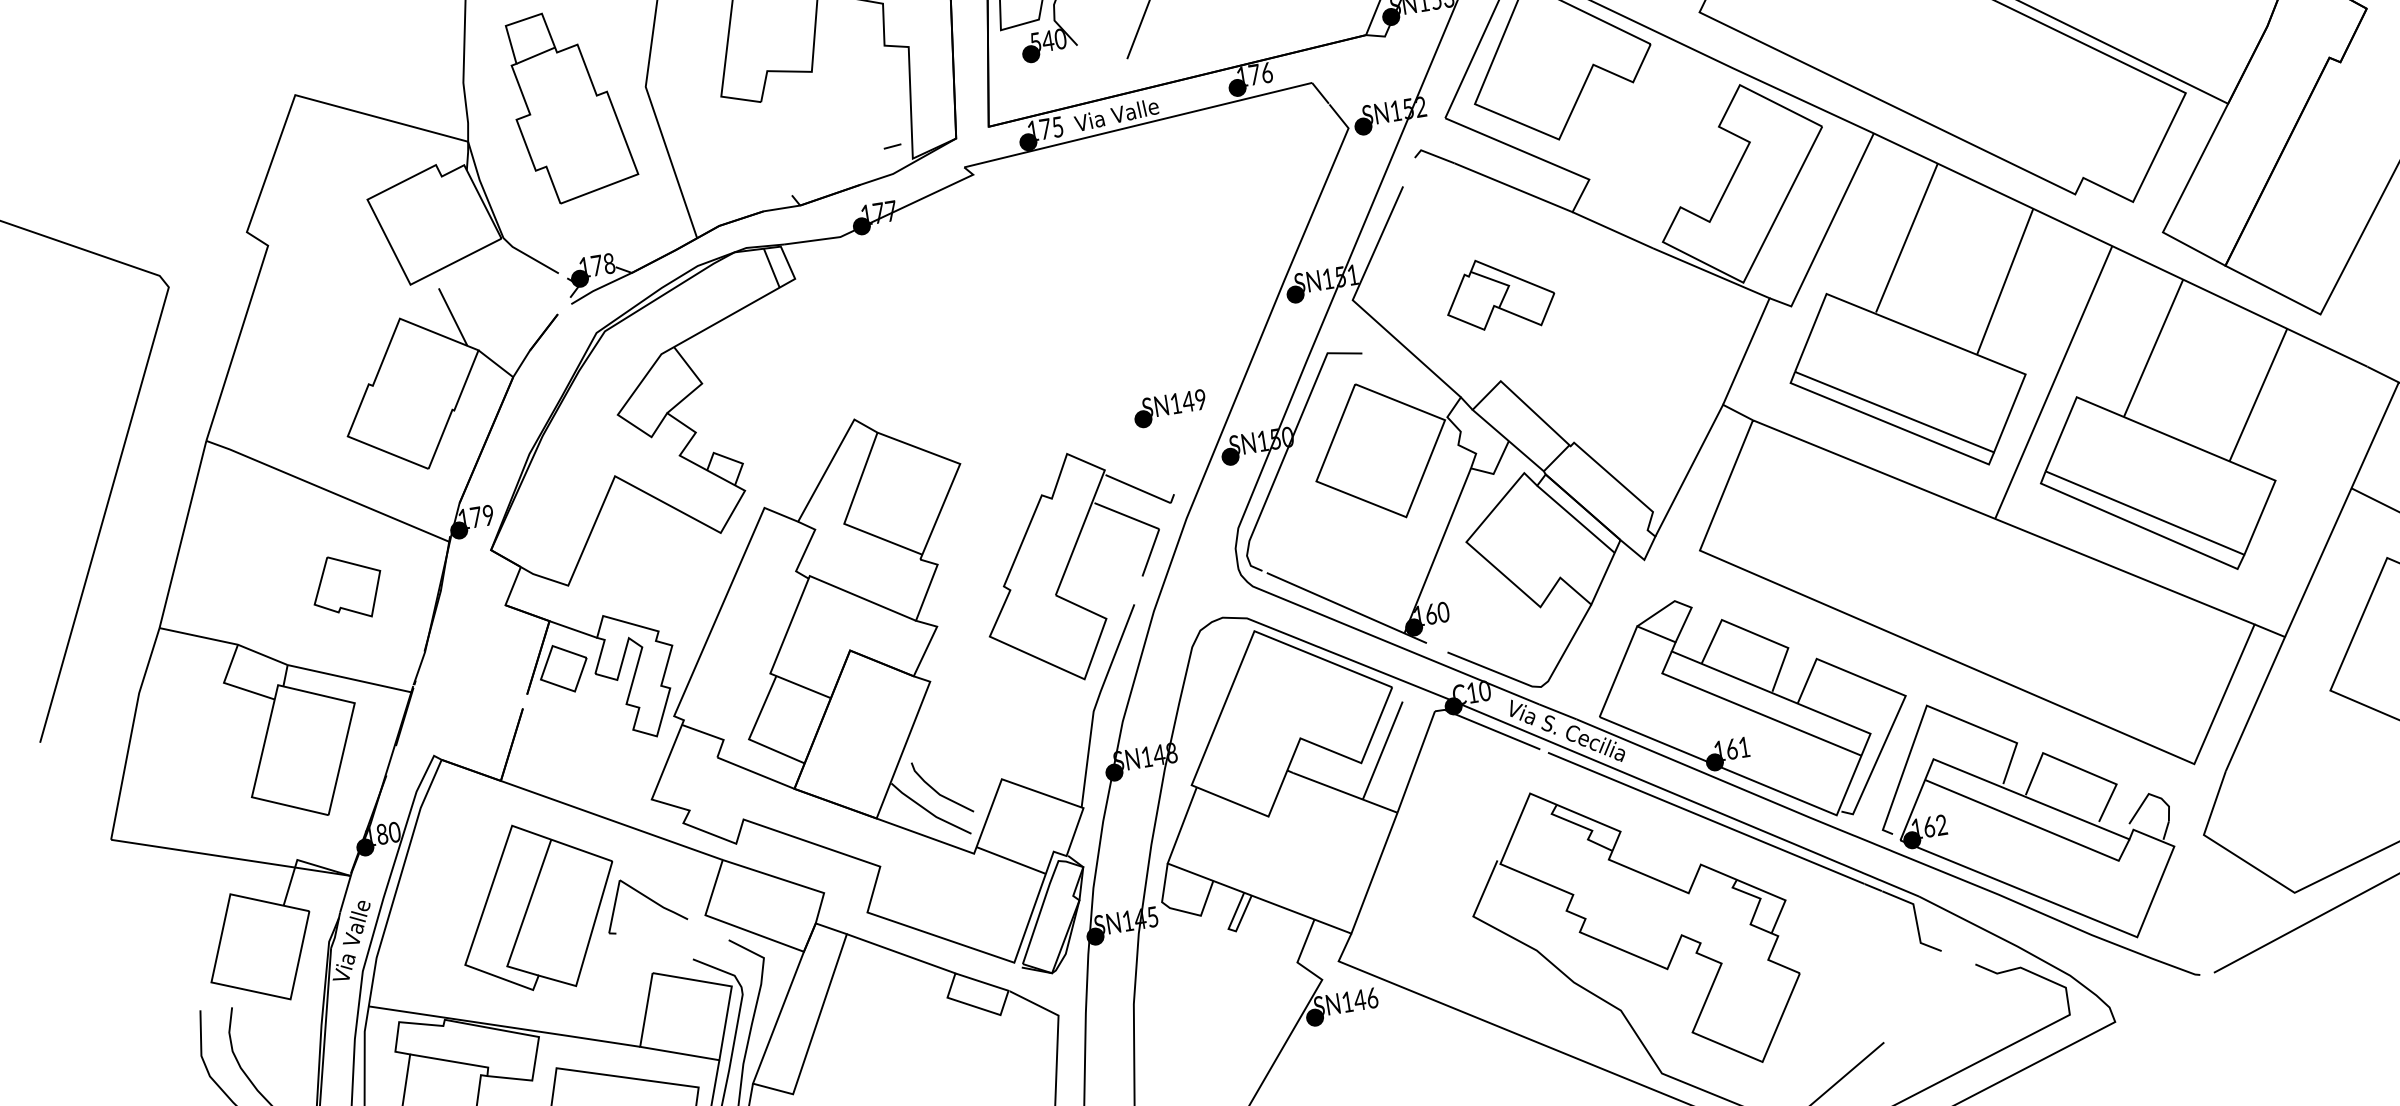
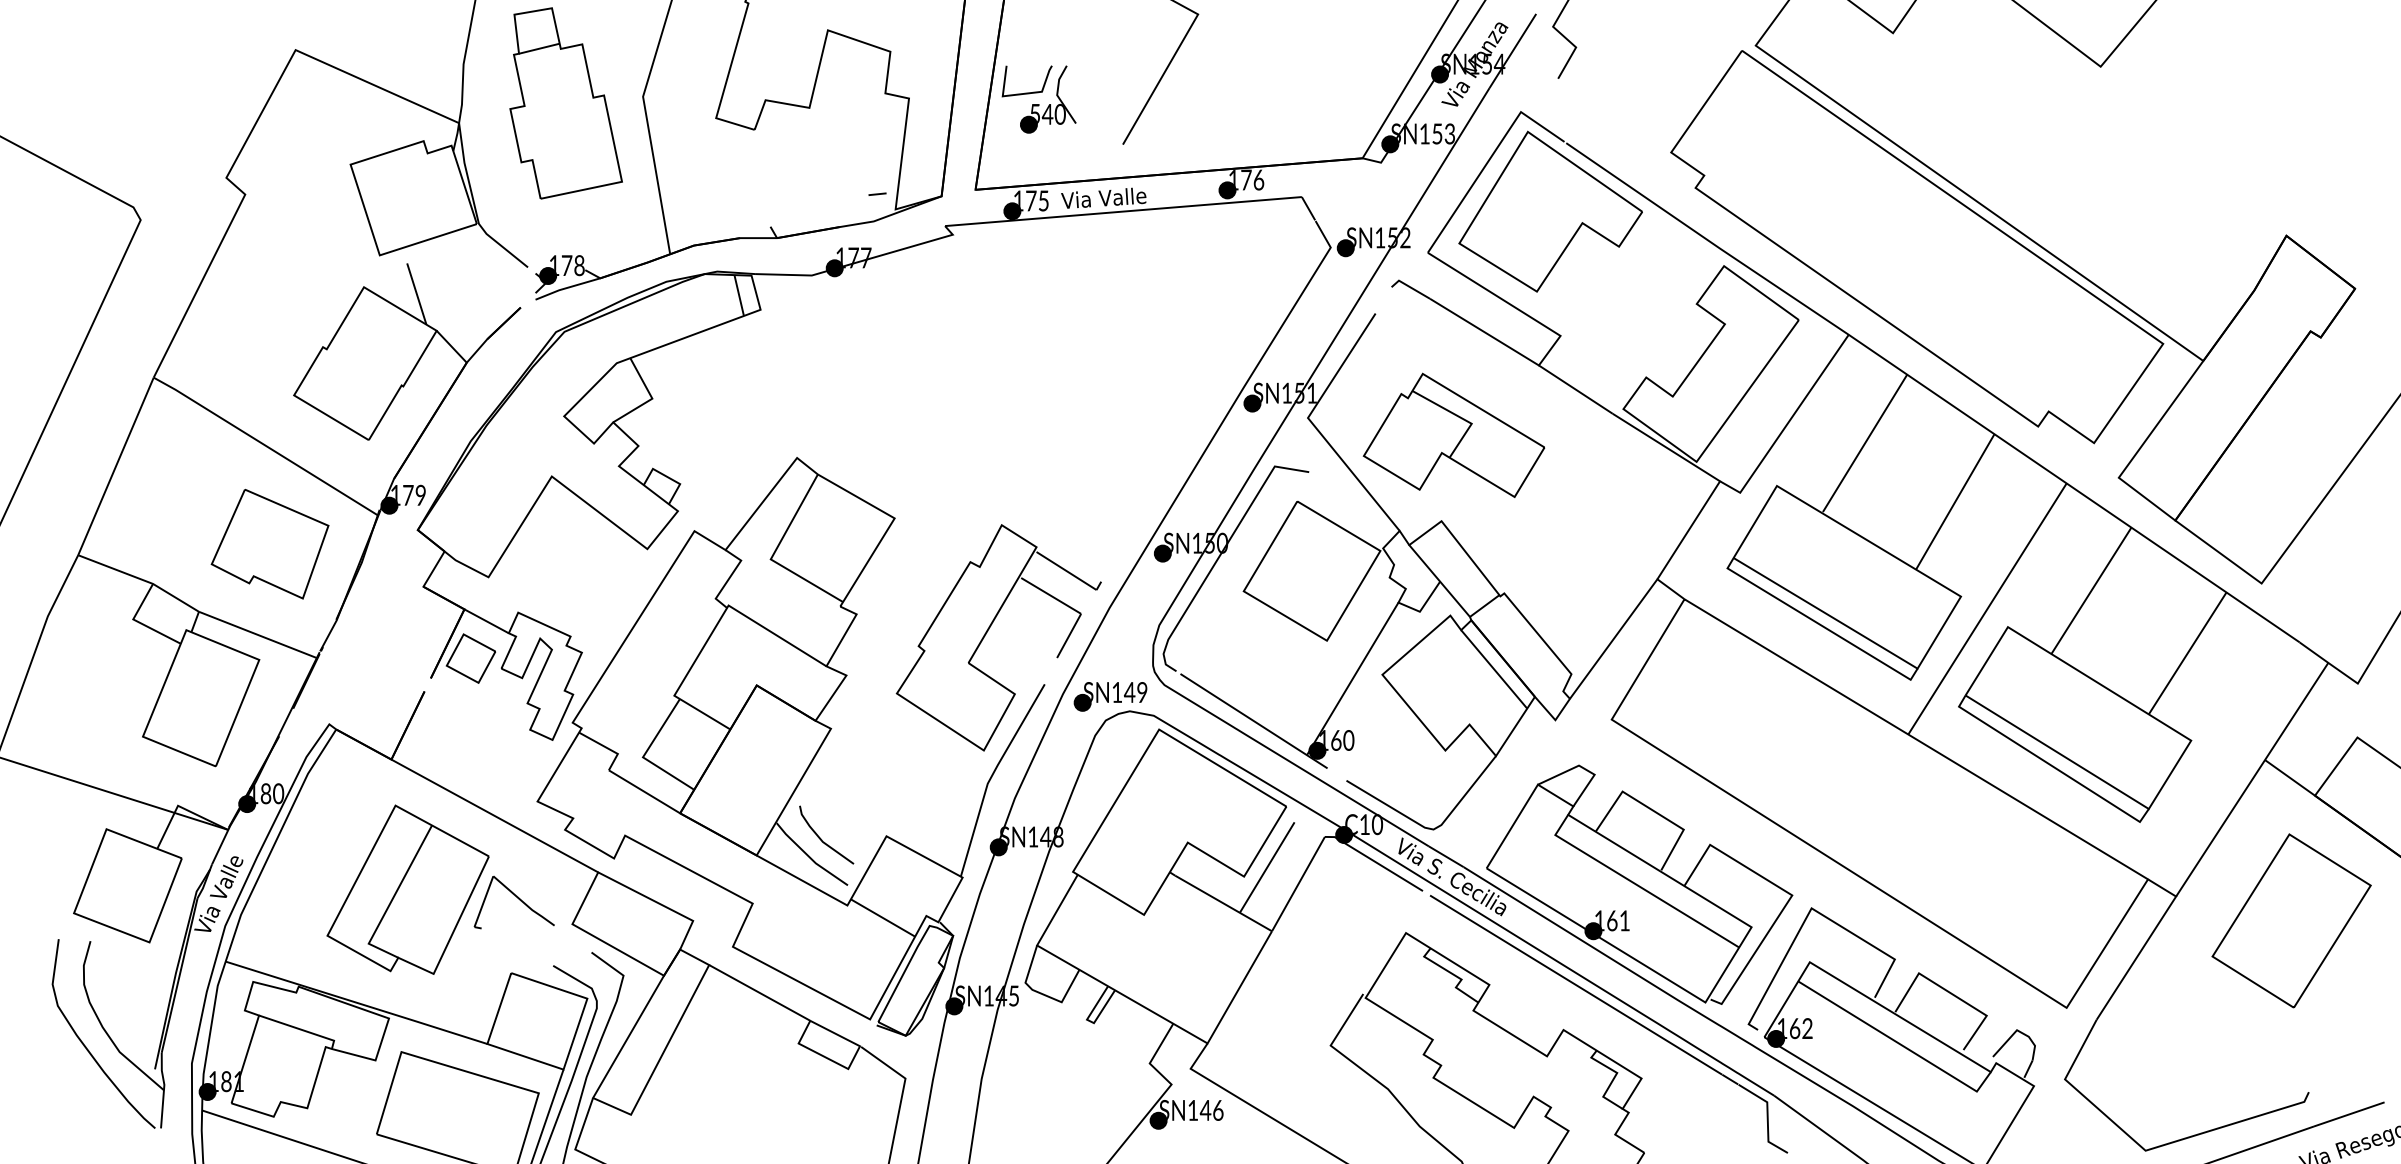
part: (1499, 293) -> (1453, 434), size x1.67
part: (1169, 408) -> (1110, 696), moved
part: (346, 587) -> (269, 544), size x1.67

